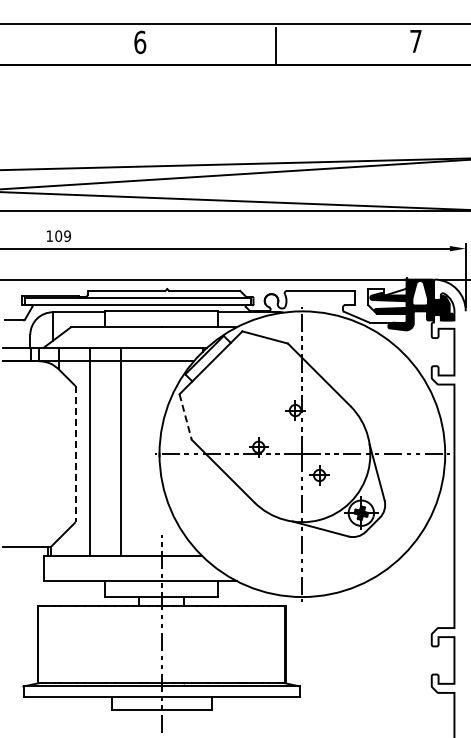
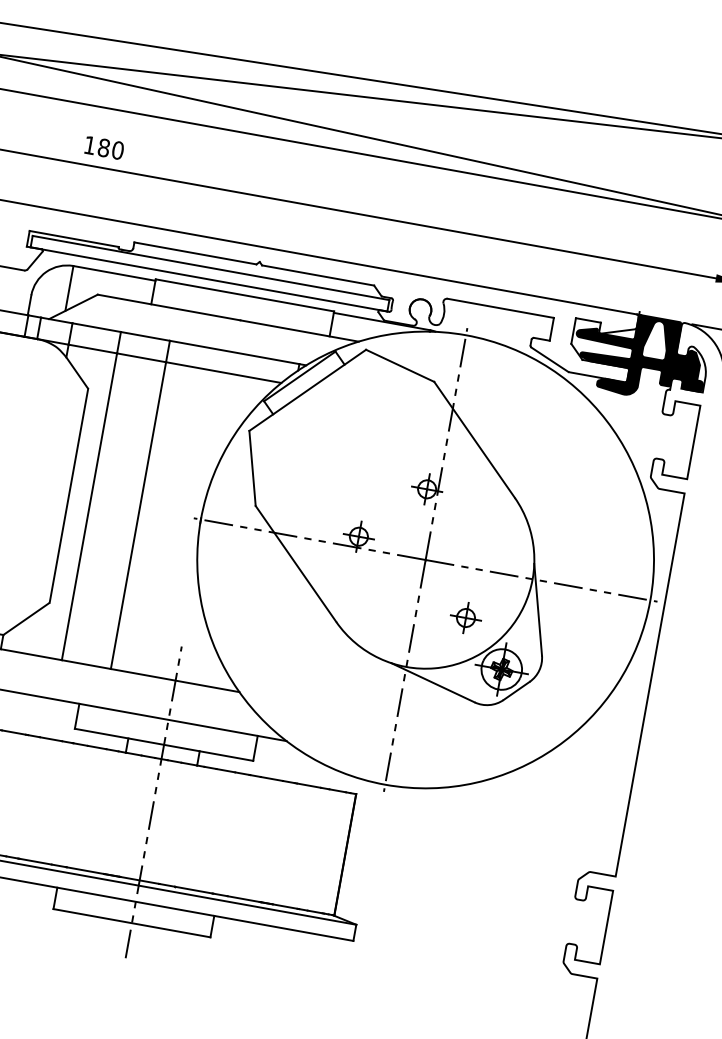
text: (62, 235) -> (110, 147), 109 -> 180
line: (185, 417) -> (252, 469), dashed -> solid
line: (75, 454) -> (68, 496), dashed -> solid
part: (319, 475) -> (465, 618), moved

